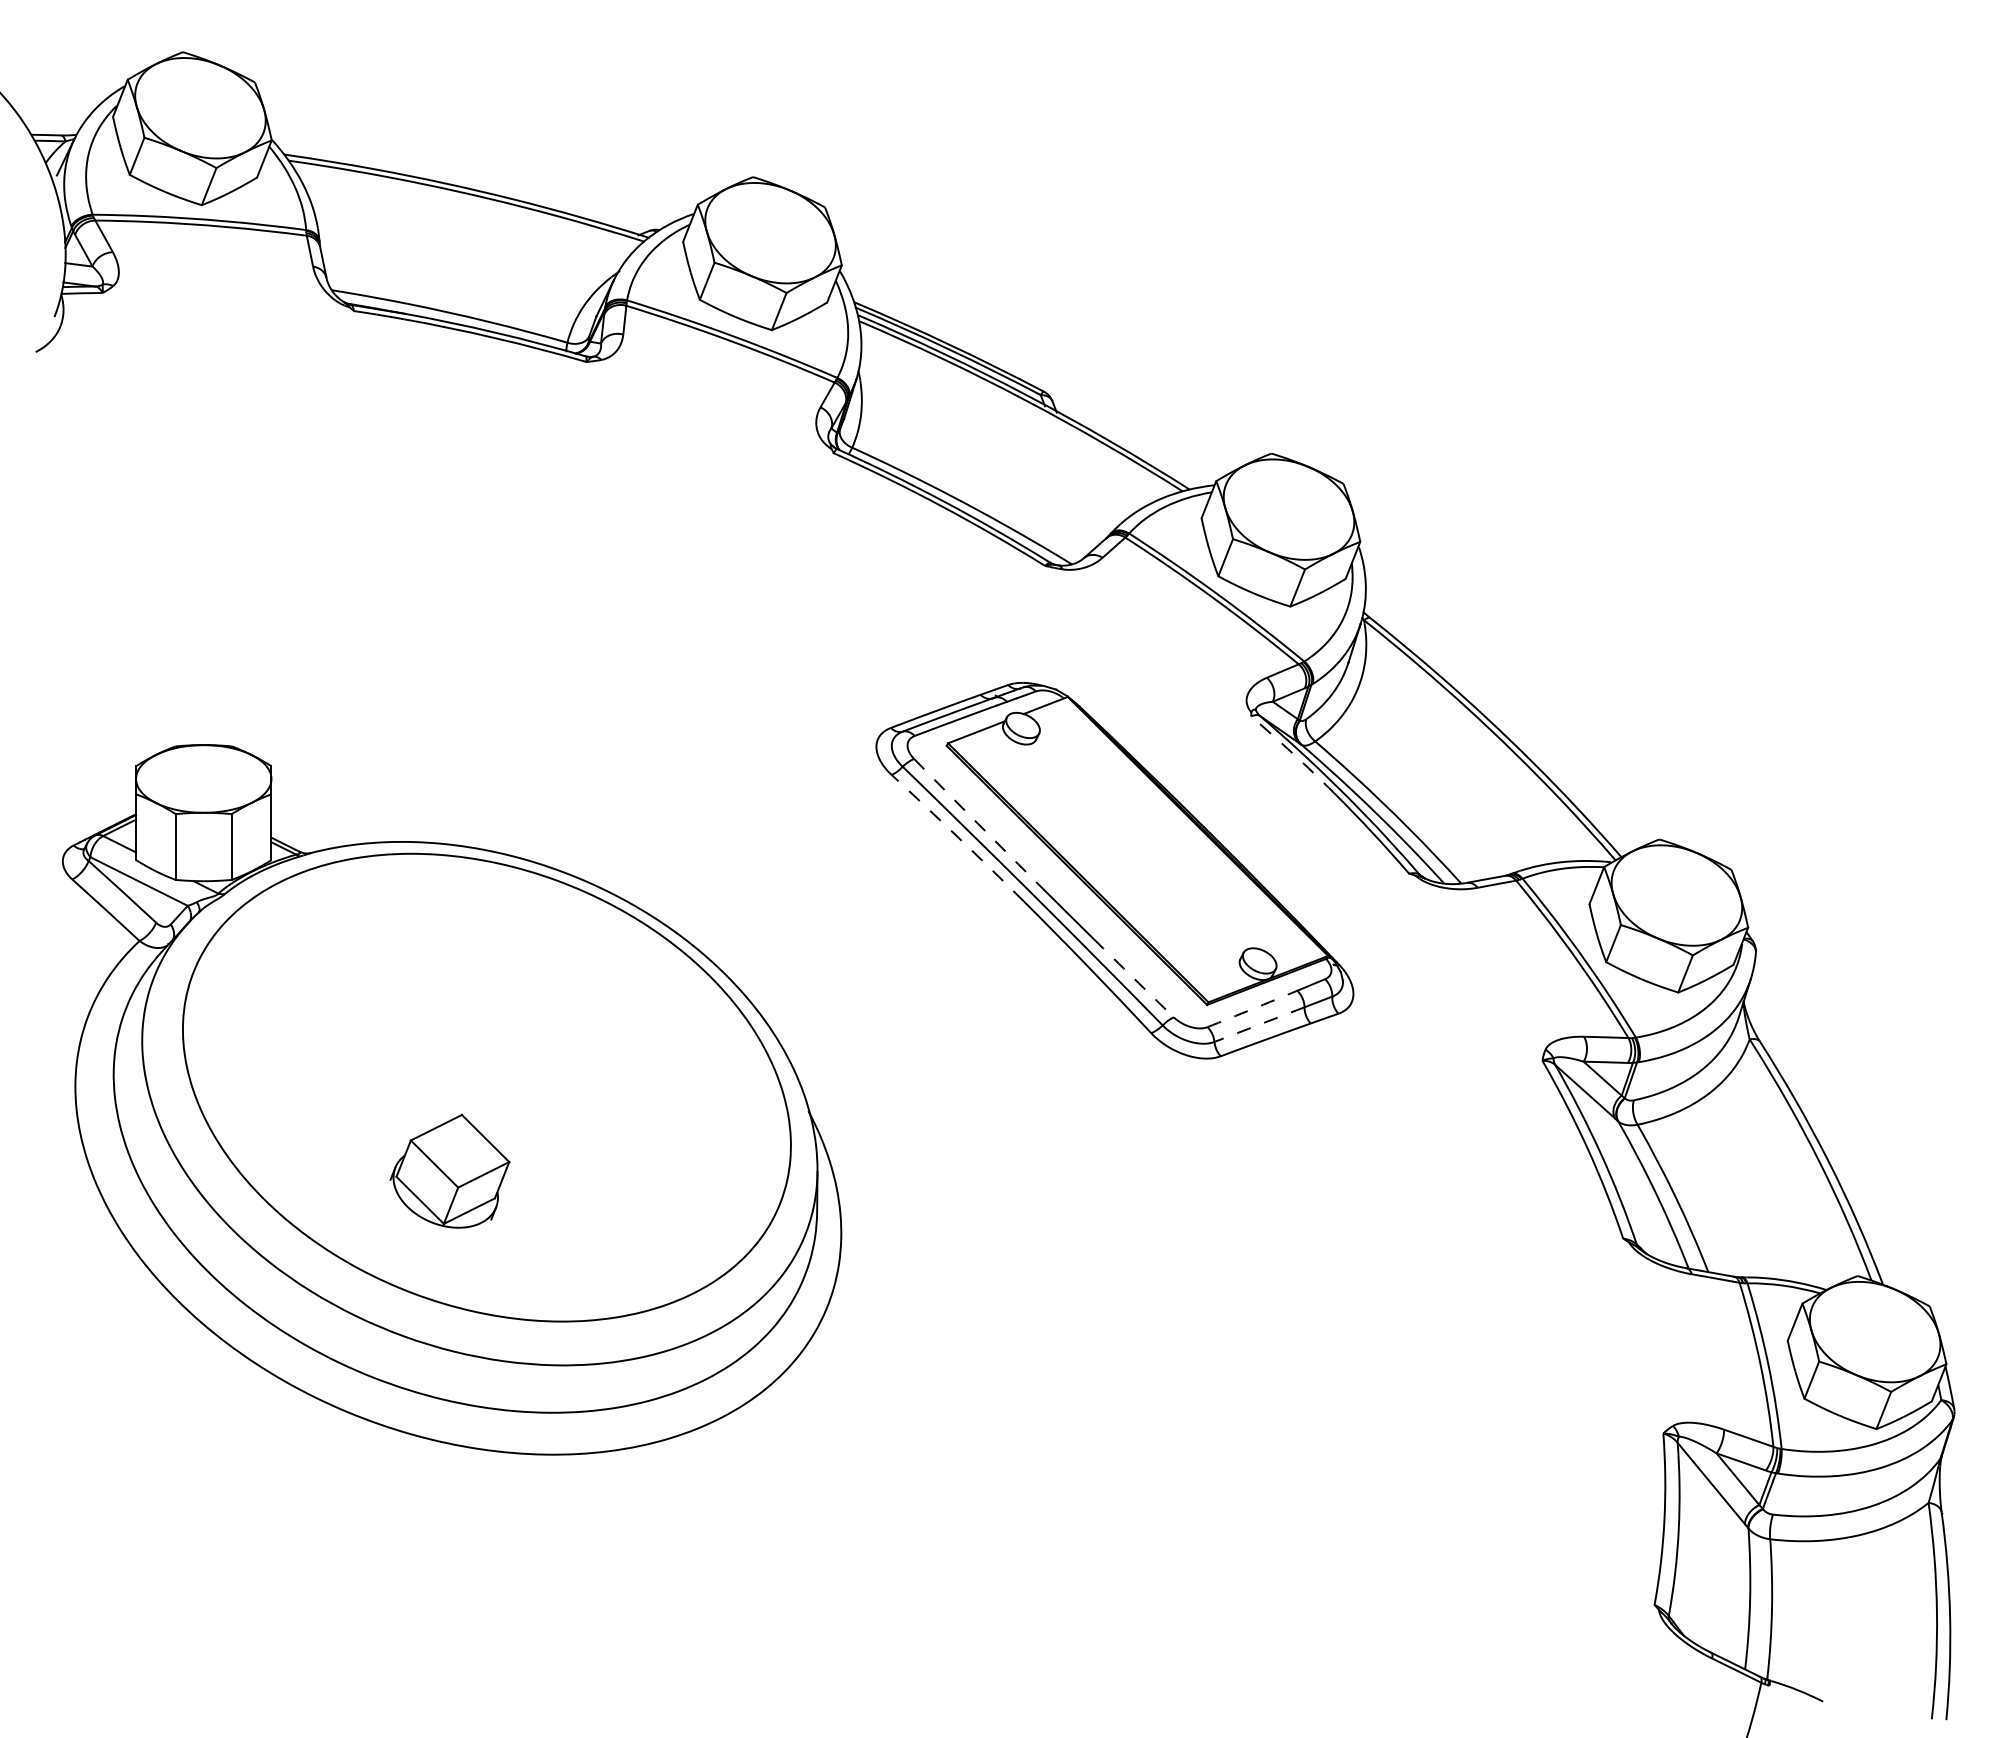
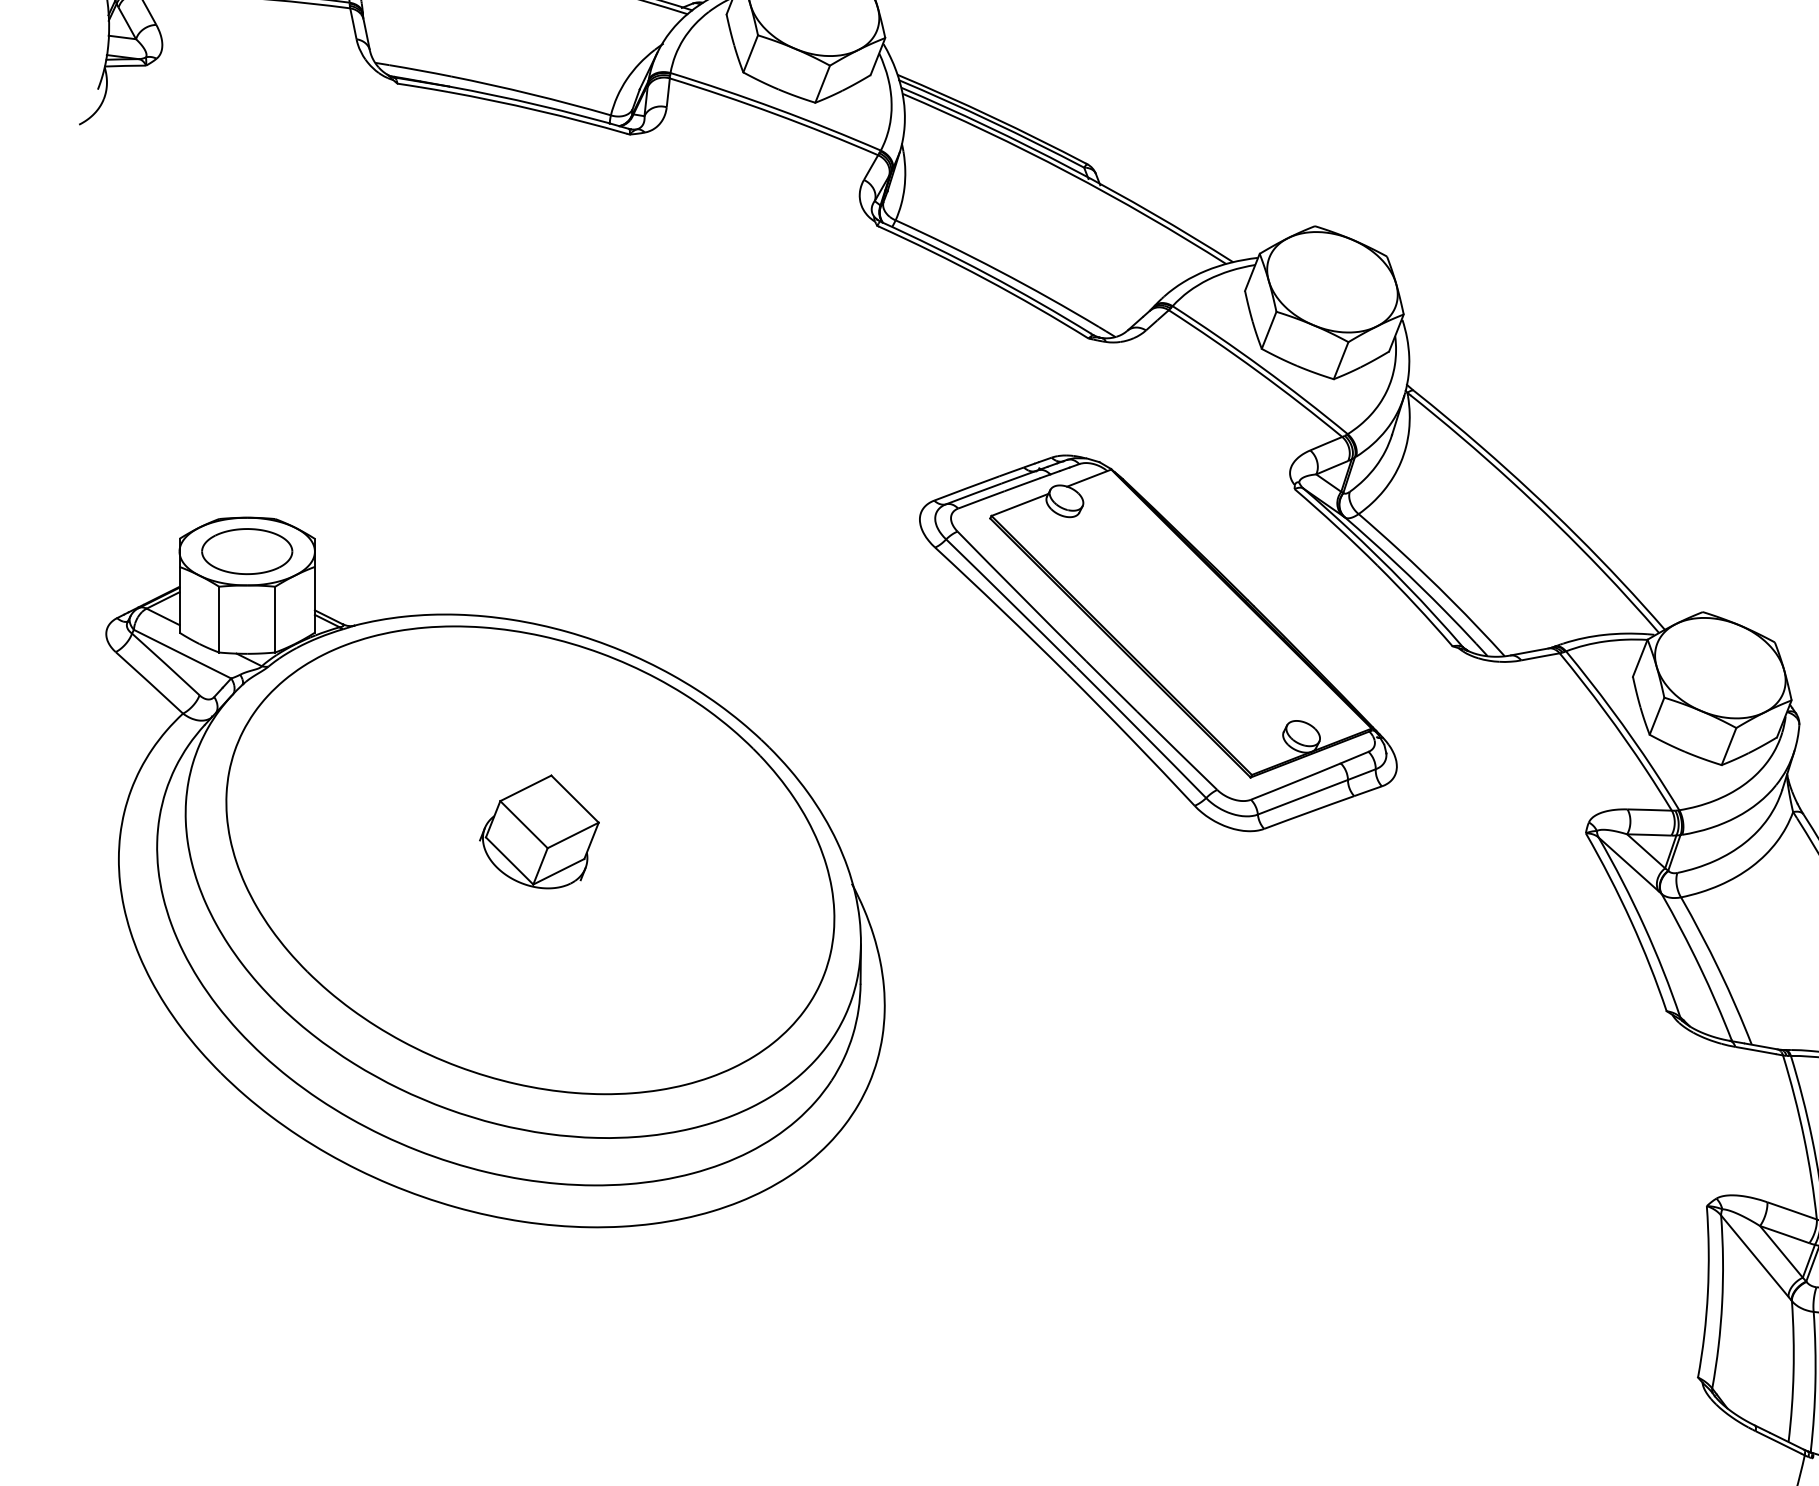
arc: (1293, 753) -> (1336, 526), dashed -> solid
part: (203, 778) -> (246, 551), added
arc: (978, 824) -> (1021, 597), dashed -> solid
arc: (958, 837) -> (1001, 610), dashed -> solid
arc: (1133, 978) -> (1176, 751), dashed -> solid
arc: (1252, 1009) -> (1295, 782), dashed -> solid
line: (1259, 1024) -> (1302, 797), dashed -> solid
part: (449, 1170) -> (538, 831), moved

